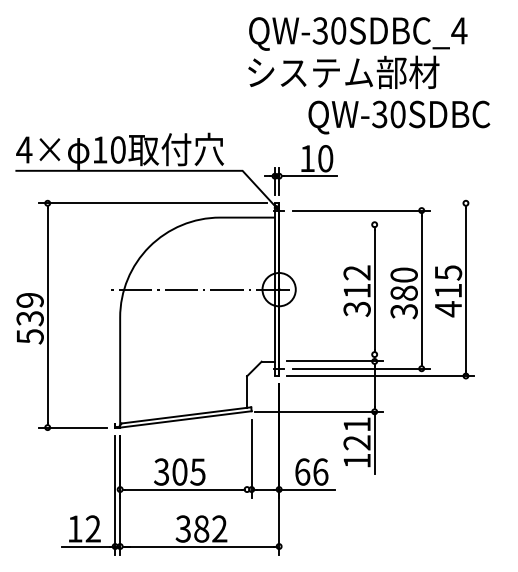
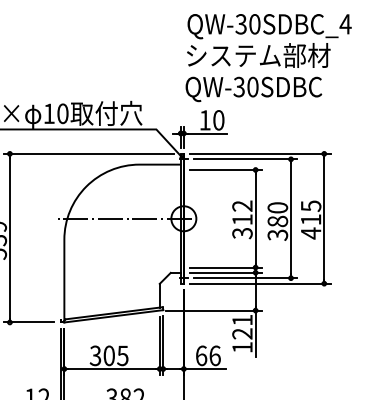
text: (357, 53) -> (269, 41), moved
text: (399, 117) -> (254, 89), moved
line: (380, 203) -> (260, 154), added
line: (334, 224) -> (225, 169), added
line: (334, 354) -> (225, 267), added
line: (247, 458) -> (160, 345), added

